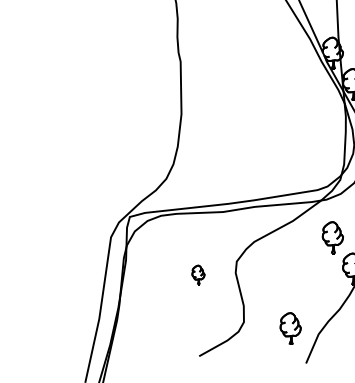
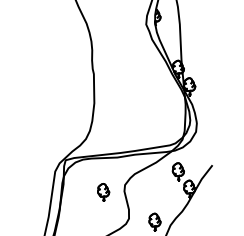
part: (197, 274) -> (103, 192), size x1.67

